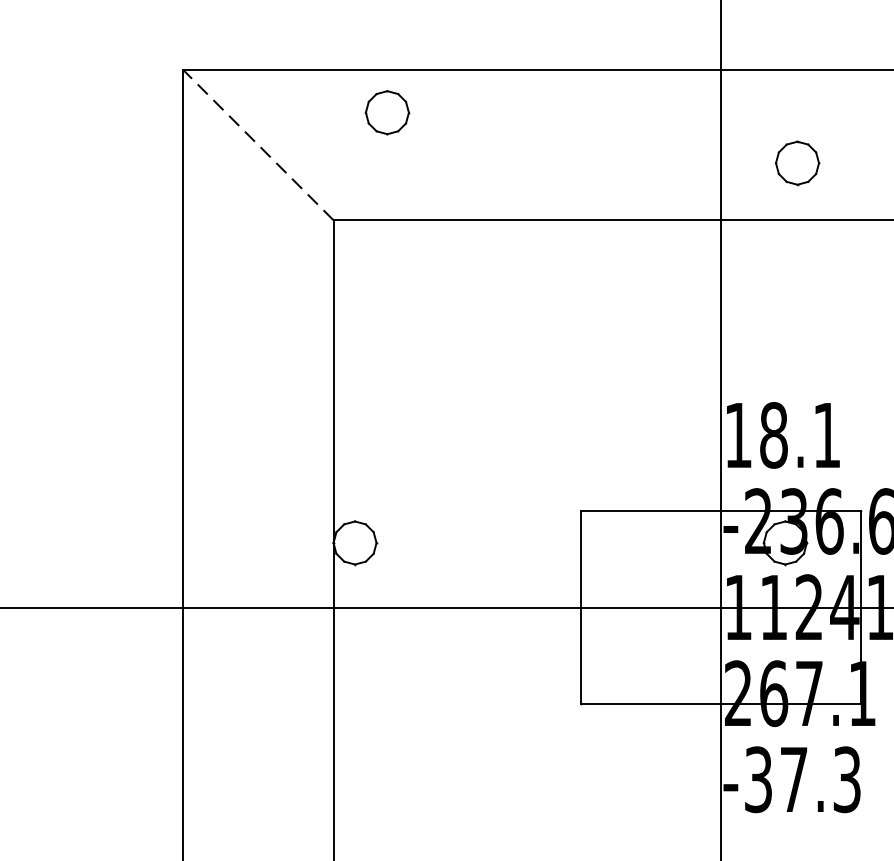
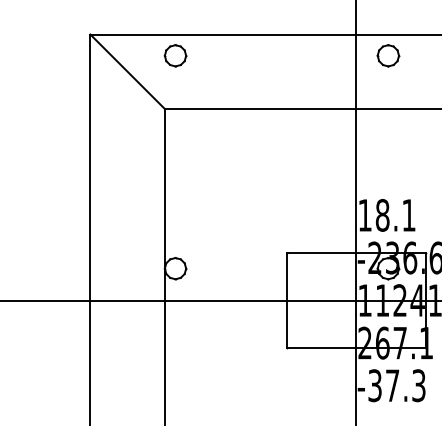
part: (387, 112) -> (175, 55), moved
line: (257, 144) -> (127, 71), dashed -> solid
part: (797, 162) -> (388, 55), moved

